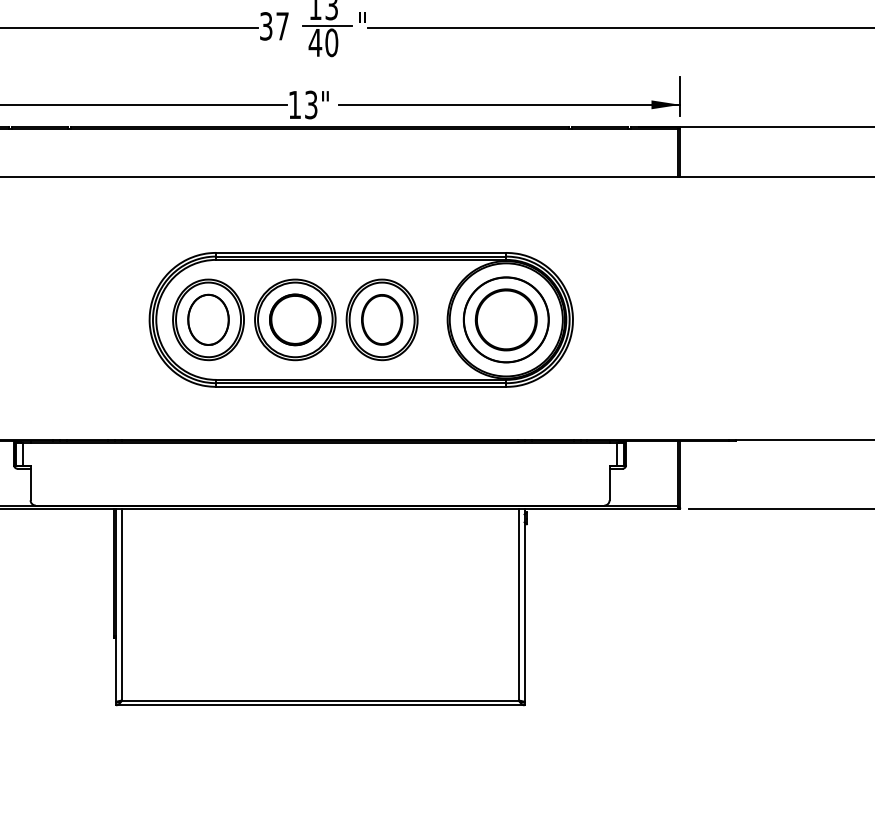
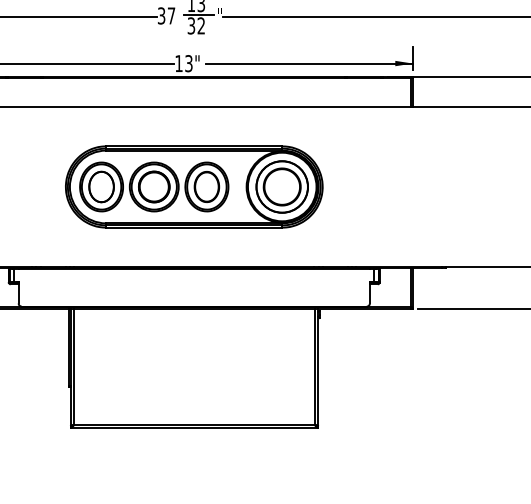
text: (323, 42) -> (196, 25), 40 -> 32
part: (361, 319) -> (194, 186), moved

